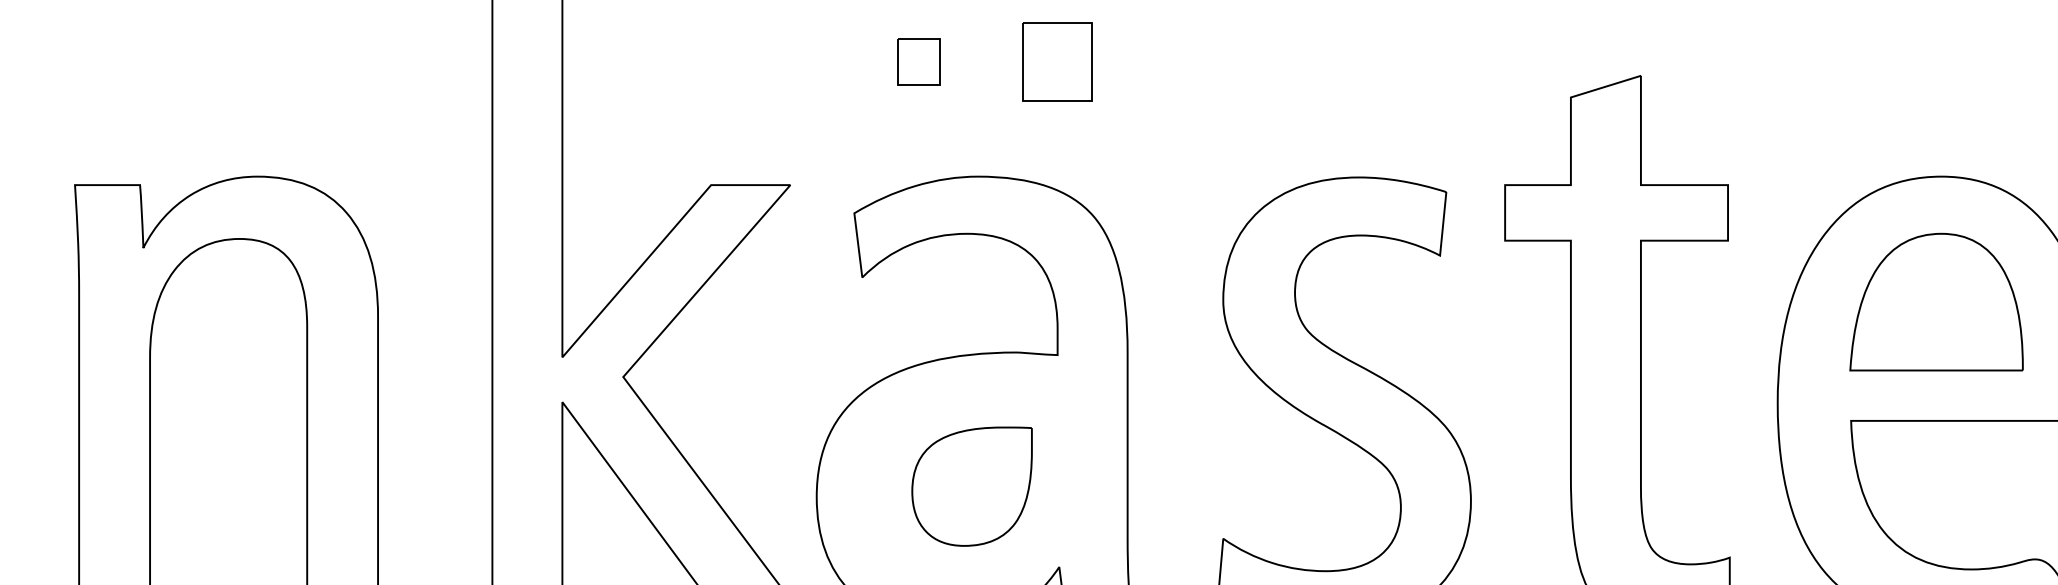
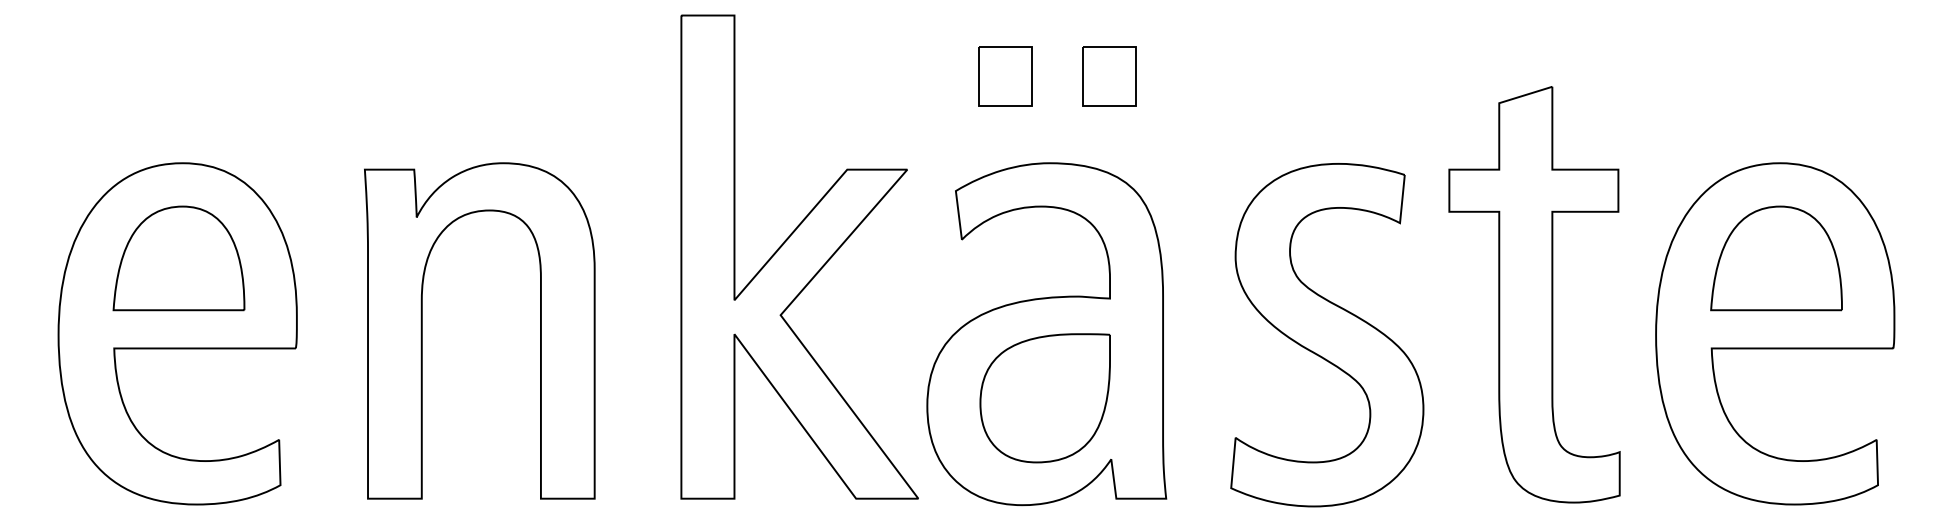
part: (919, 62) -> (1005, 76), size x1.67
part: (971, 486) -> (1044, 398), size x1.43

